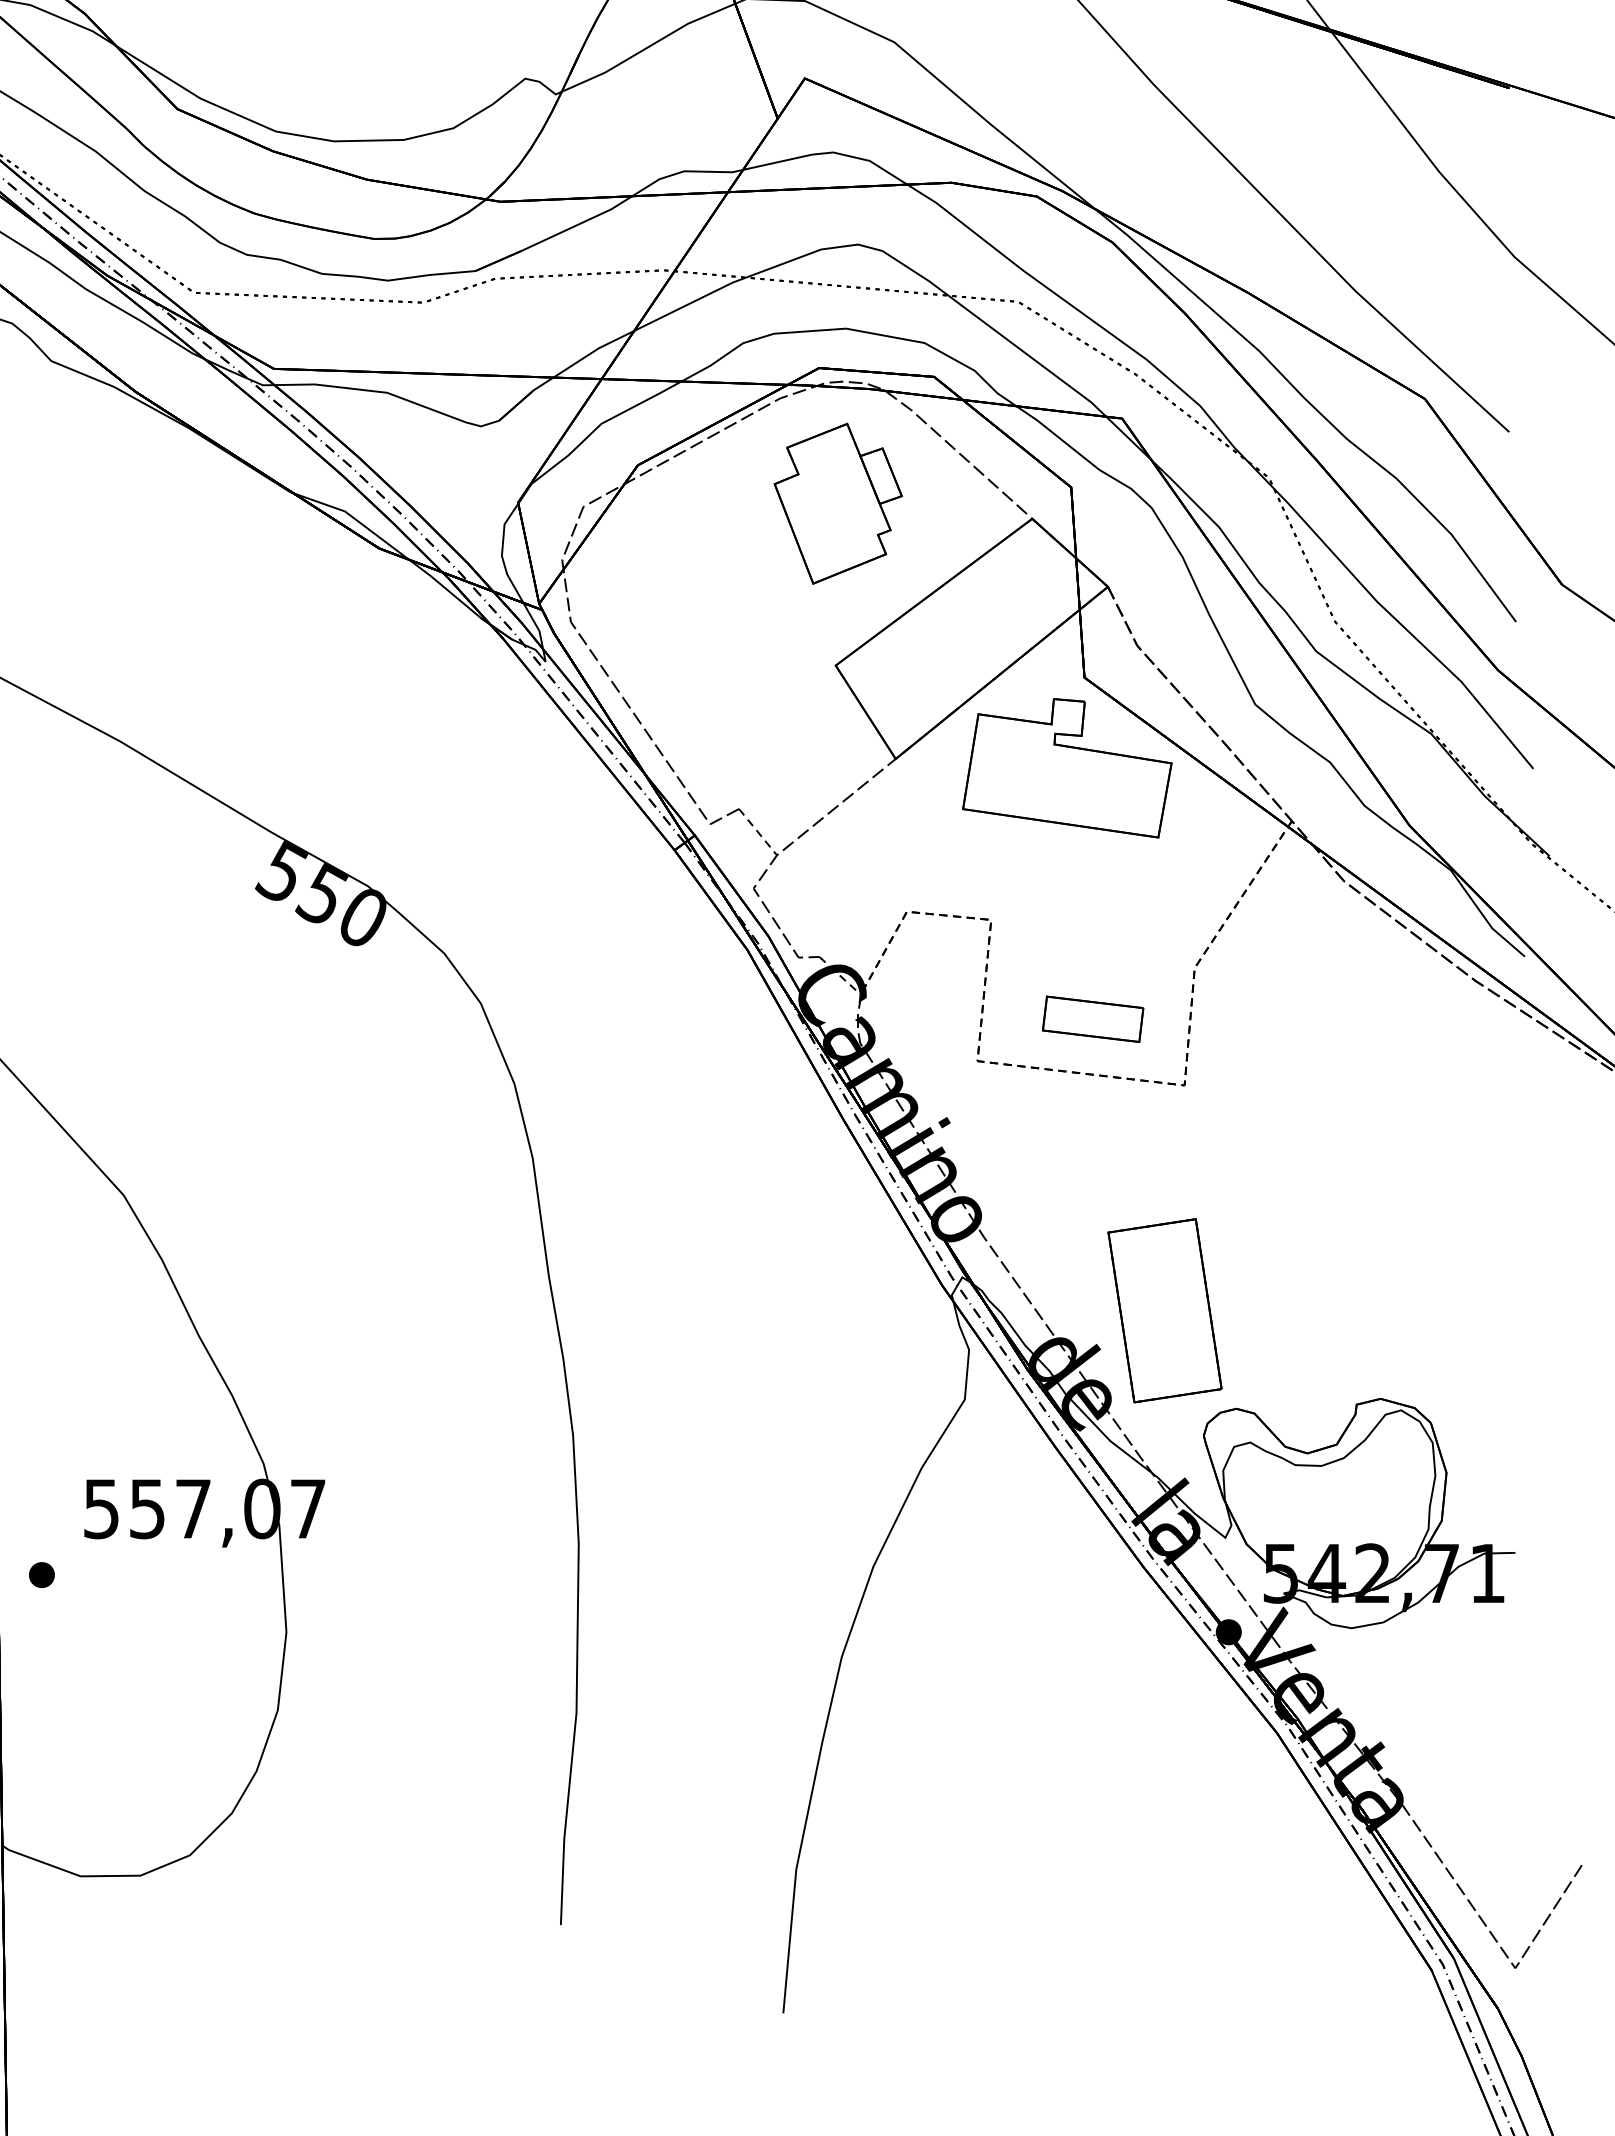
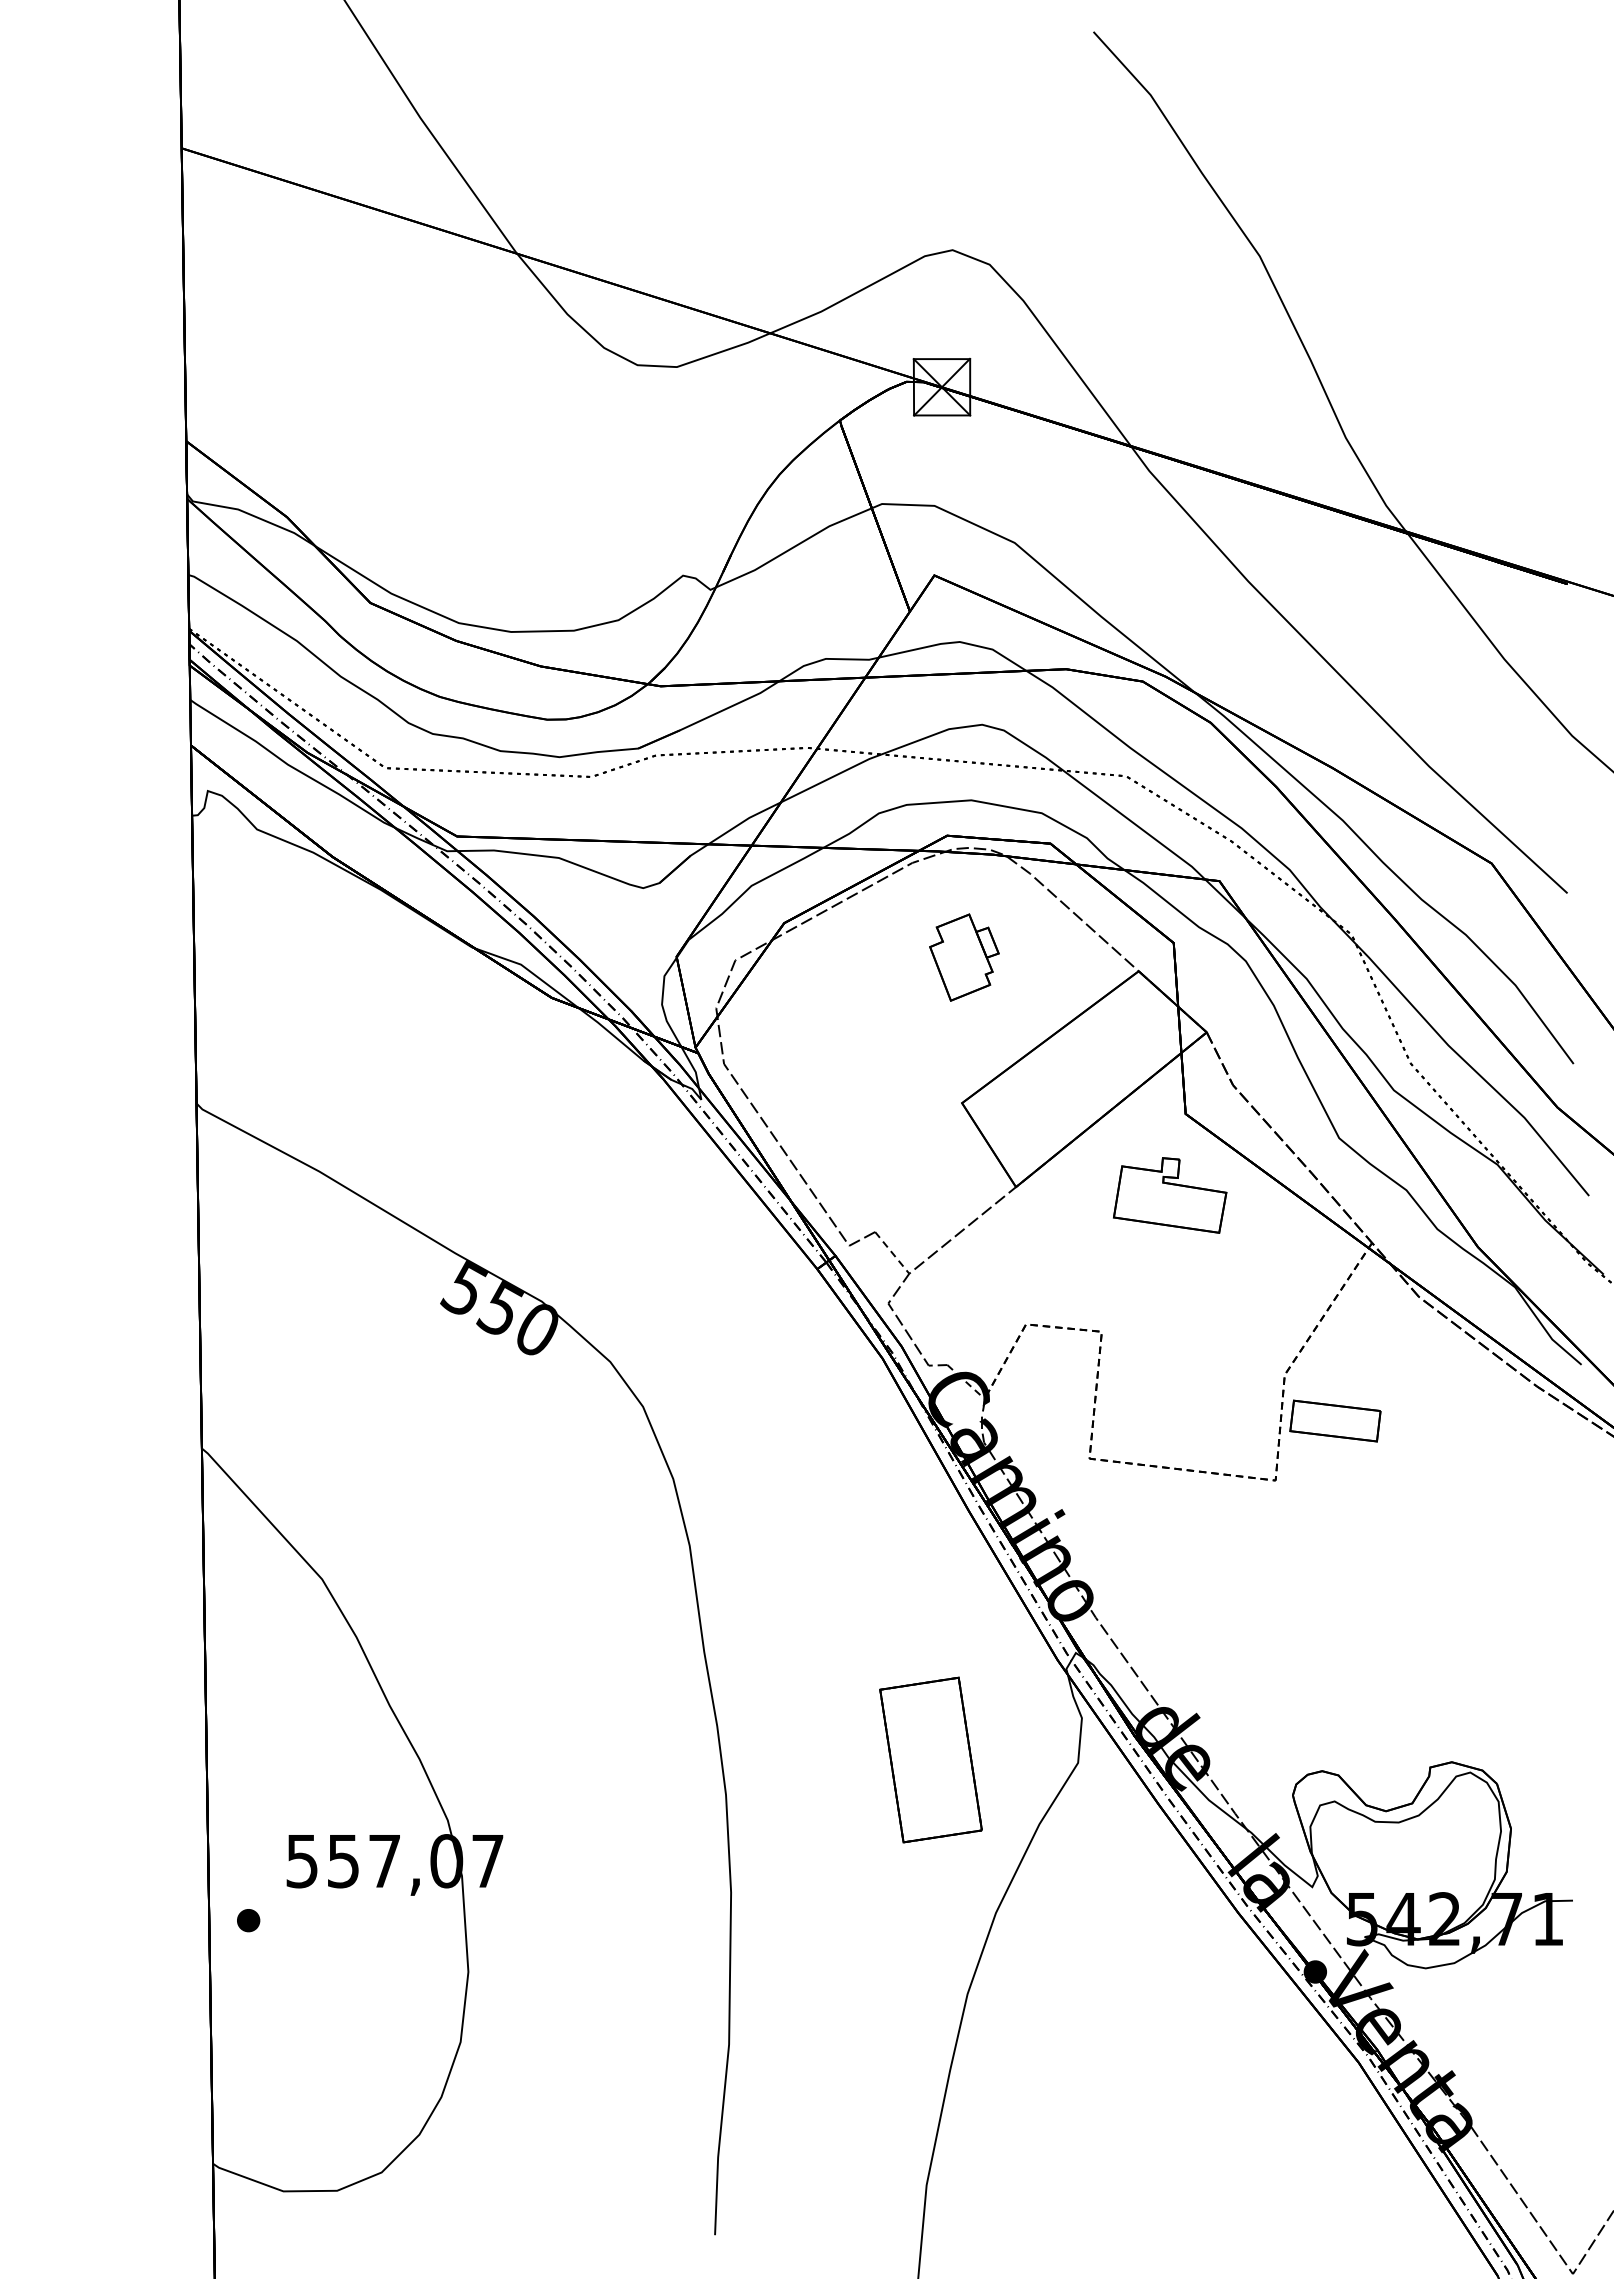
part: (838, 503) -> (964, 957), size x0.6
part: (1066, 768) -> (1169, 1195), size x0.6
part: (1093, 1018) -> (1335, 1420), moved
part: (1164, 1310) -> (930, 1759), moved

